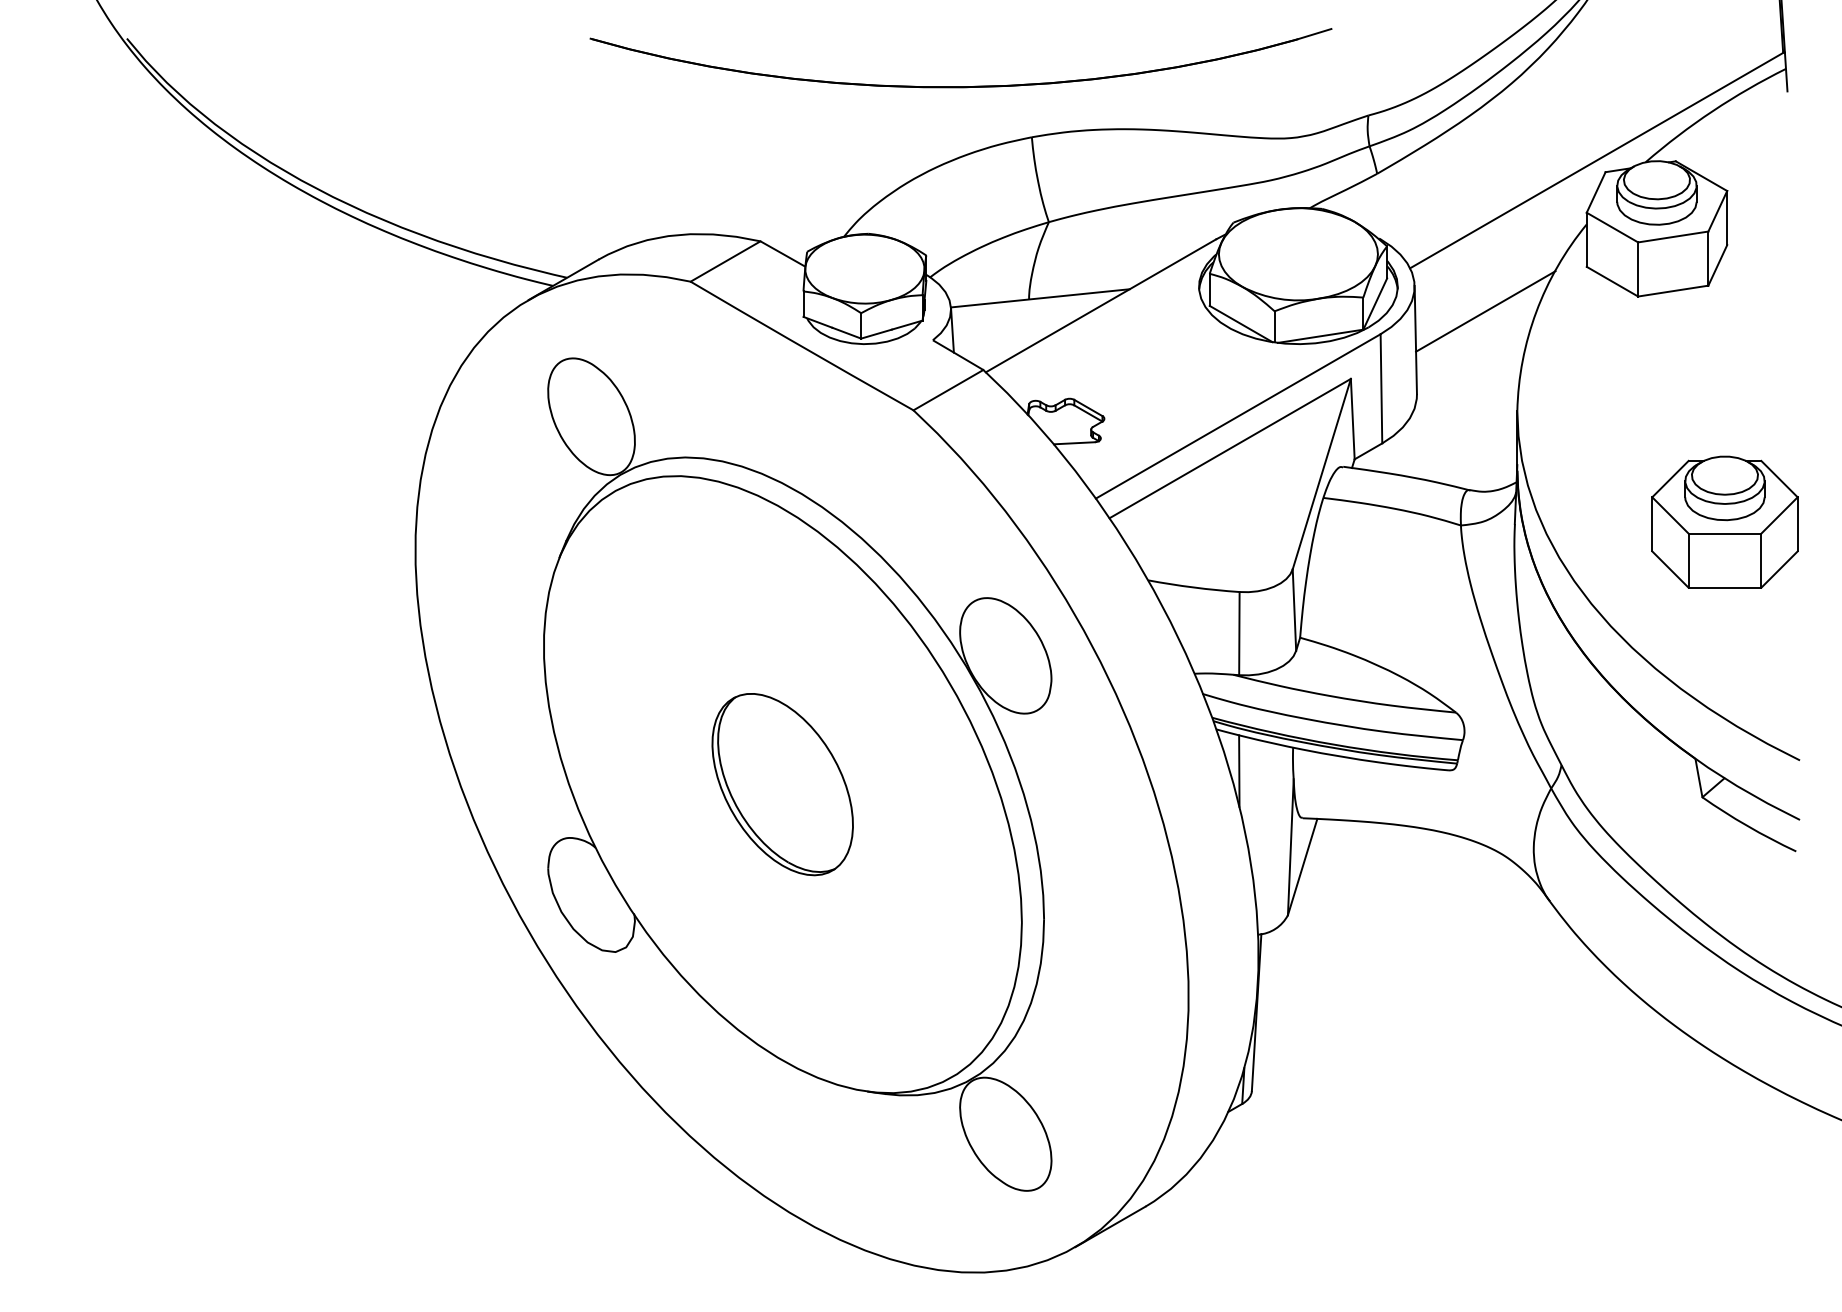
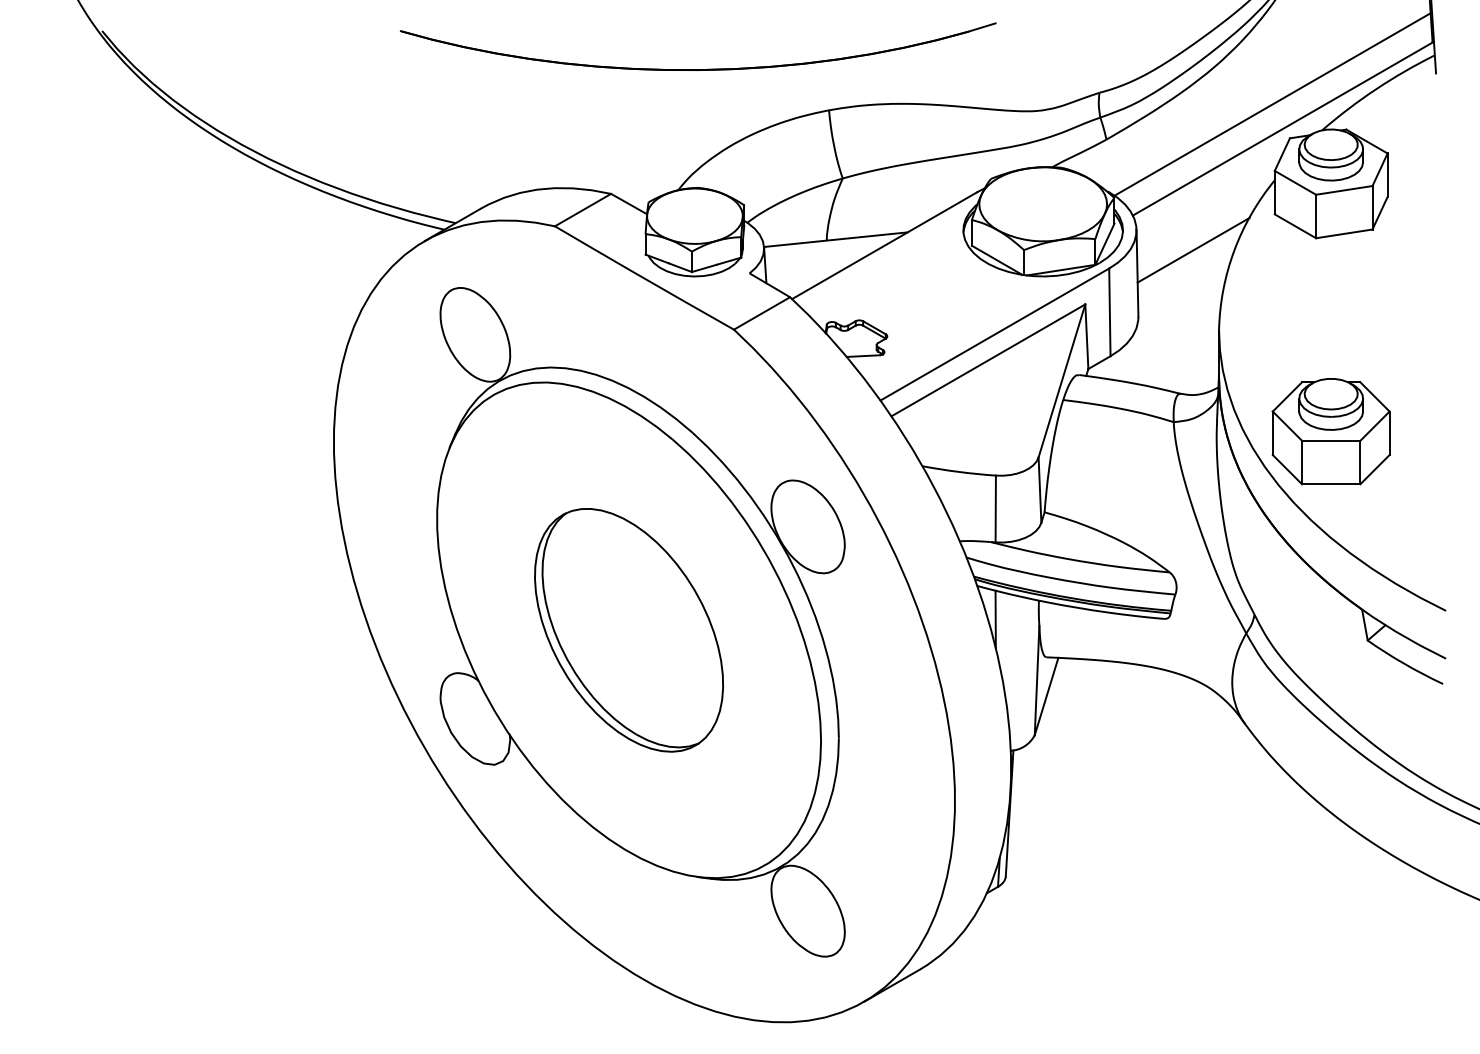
part: (960, 86) -> (697, 69), moved
line: (1583, 129) -> (1272, 104), added
part: (1724, 521) -> (1330, 431), moved
part: (782, 784) -> (628, 630), size x1.67

